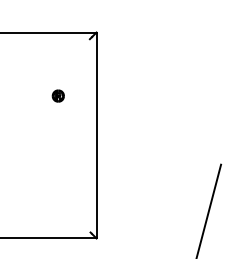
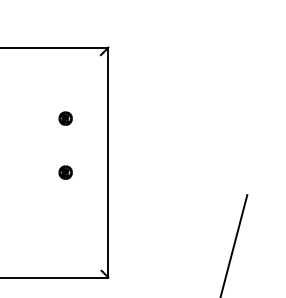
part: (58, 144) -> (65, 172), added

